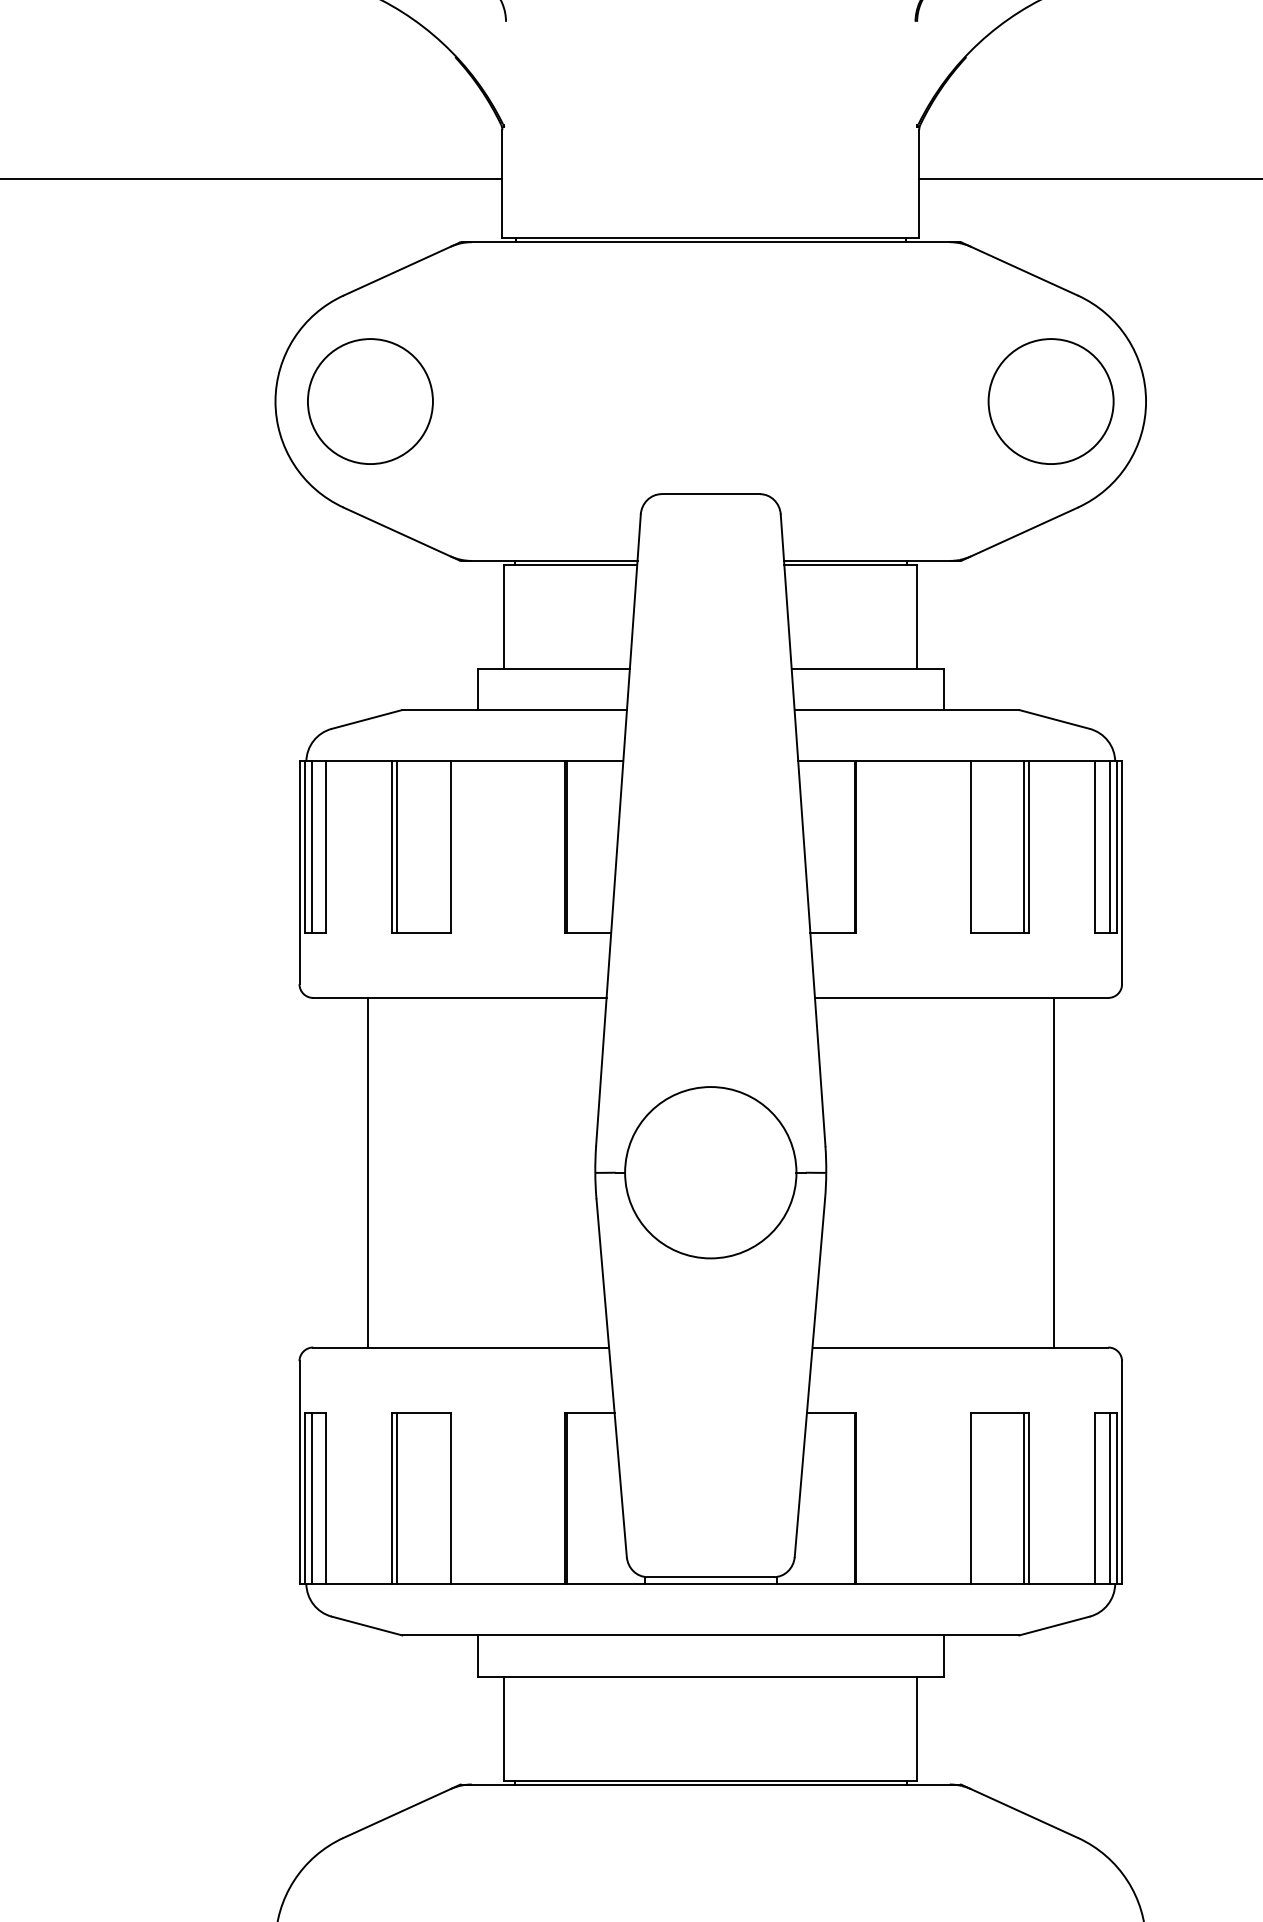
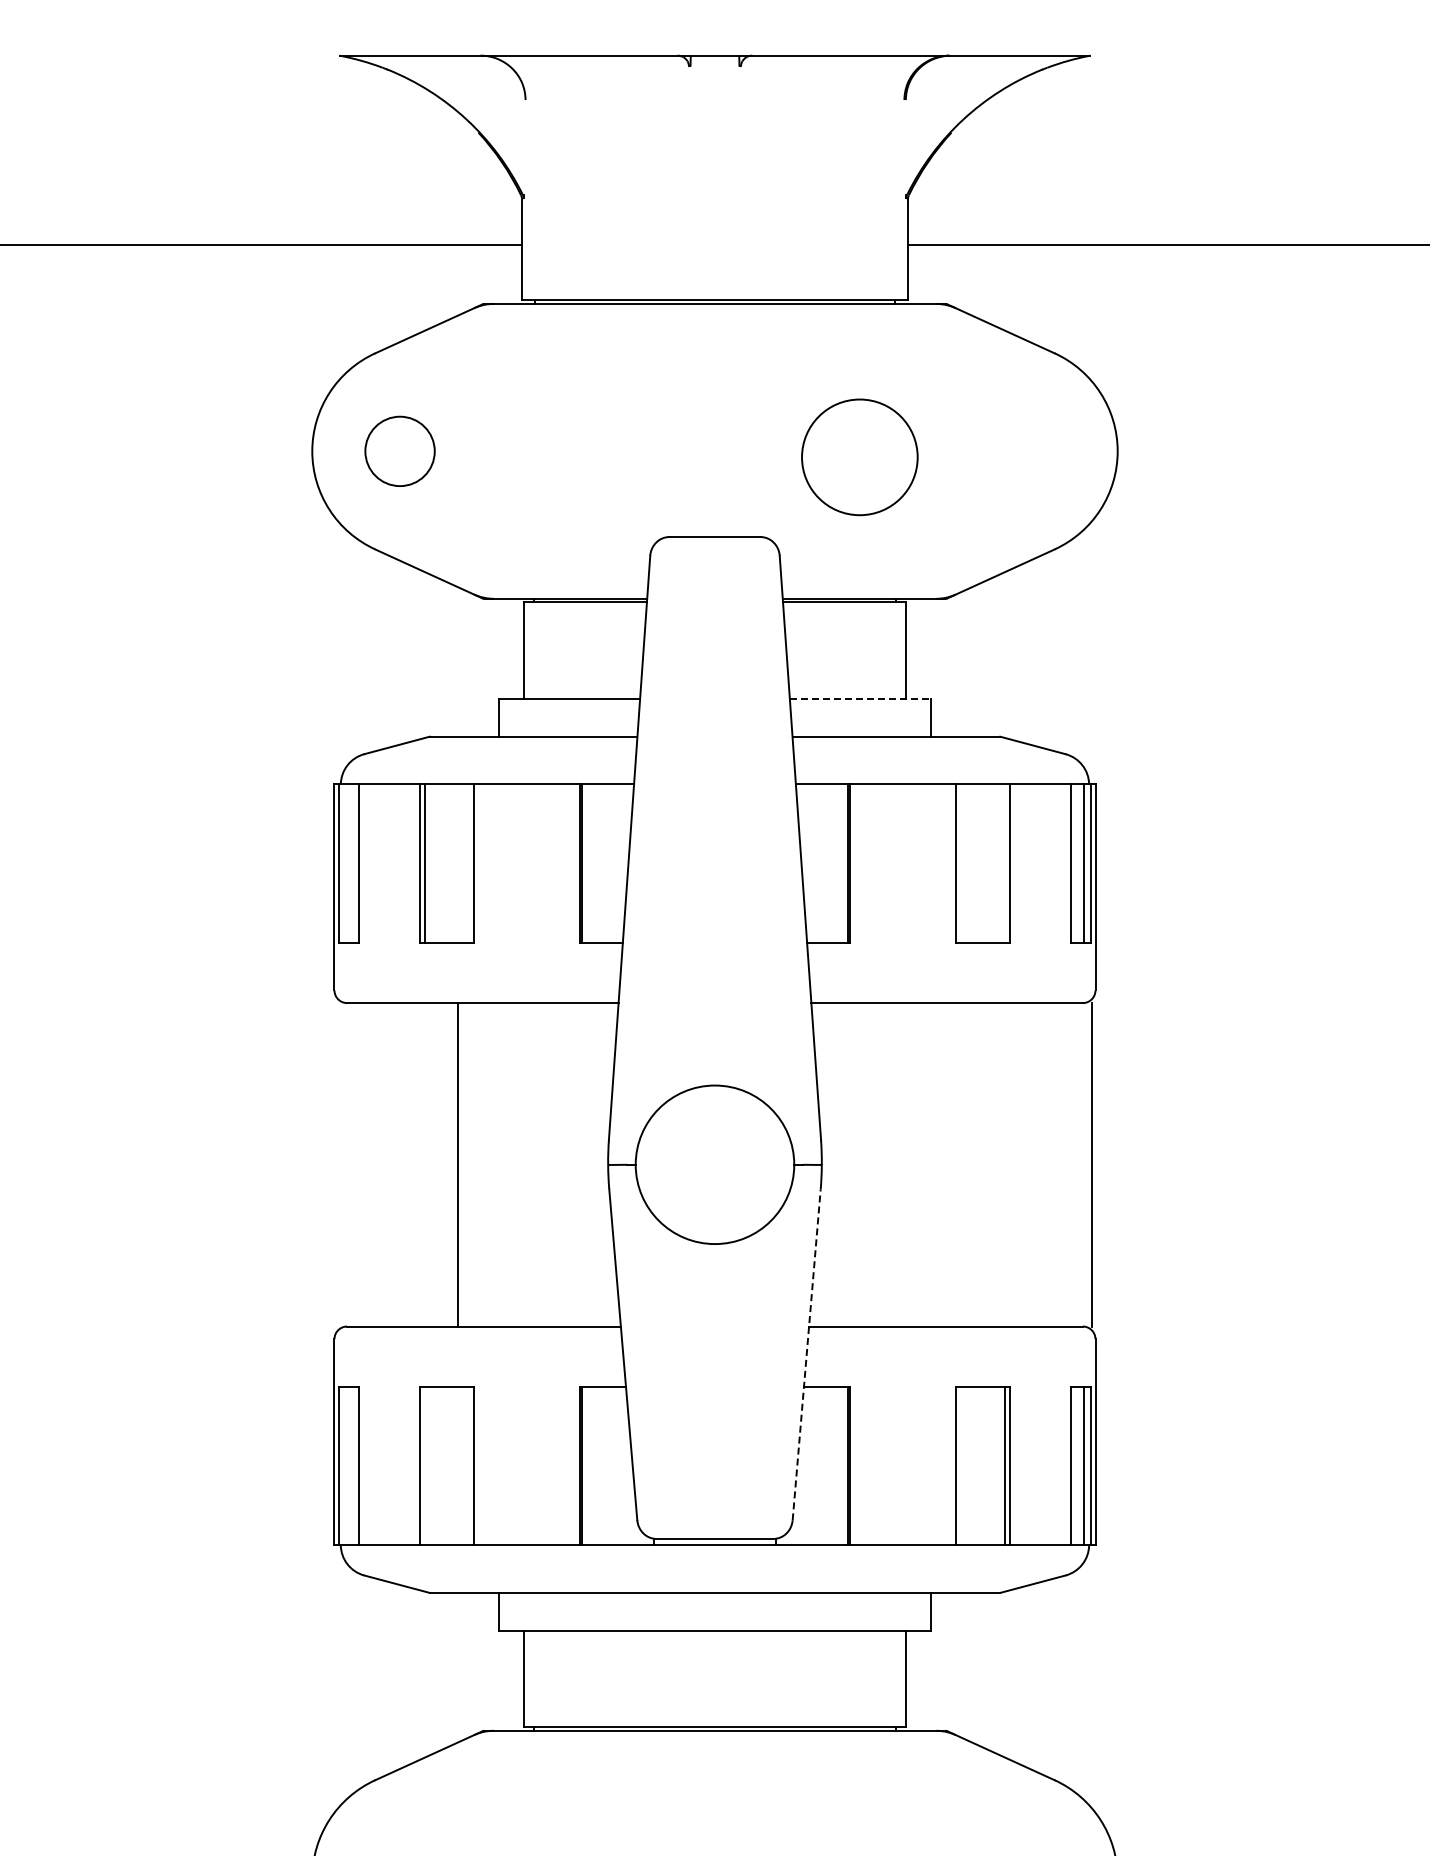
circle: (369, 401) -> (399, 451), size x0.6
circle: (1050, 401) -> (859, 457), moved
line: (868, 668) -> (860, 698), solid -> dashed
line: (311, 847) -> (345, 863), removed
line: (1024, 847) -> (1005, 863), removed
line: (367, 1172) -> (457, 1164), moved
line: (1053, 1172) -> (1092, 1164), moved
line: (809, 1377) -> (806, 1354), solid -> dashed
line: (311, 1497) -> (345, 1465), removed
line: (396, 1497) -> (424, 1465), removed

